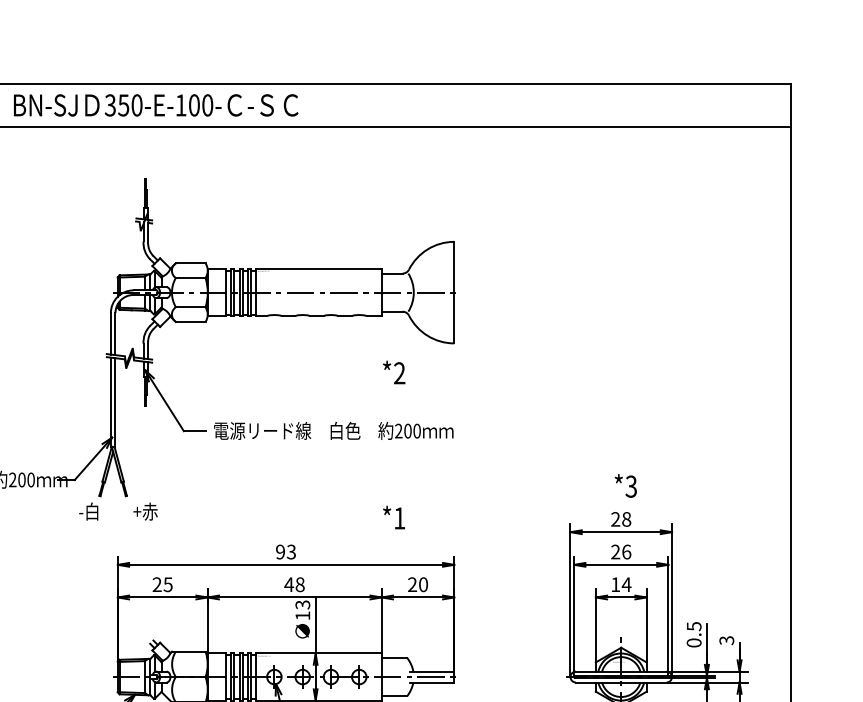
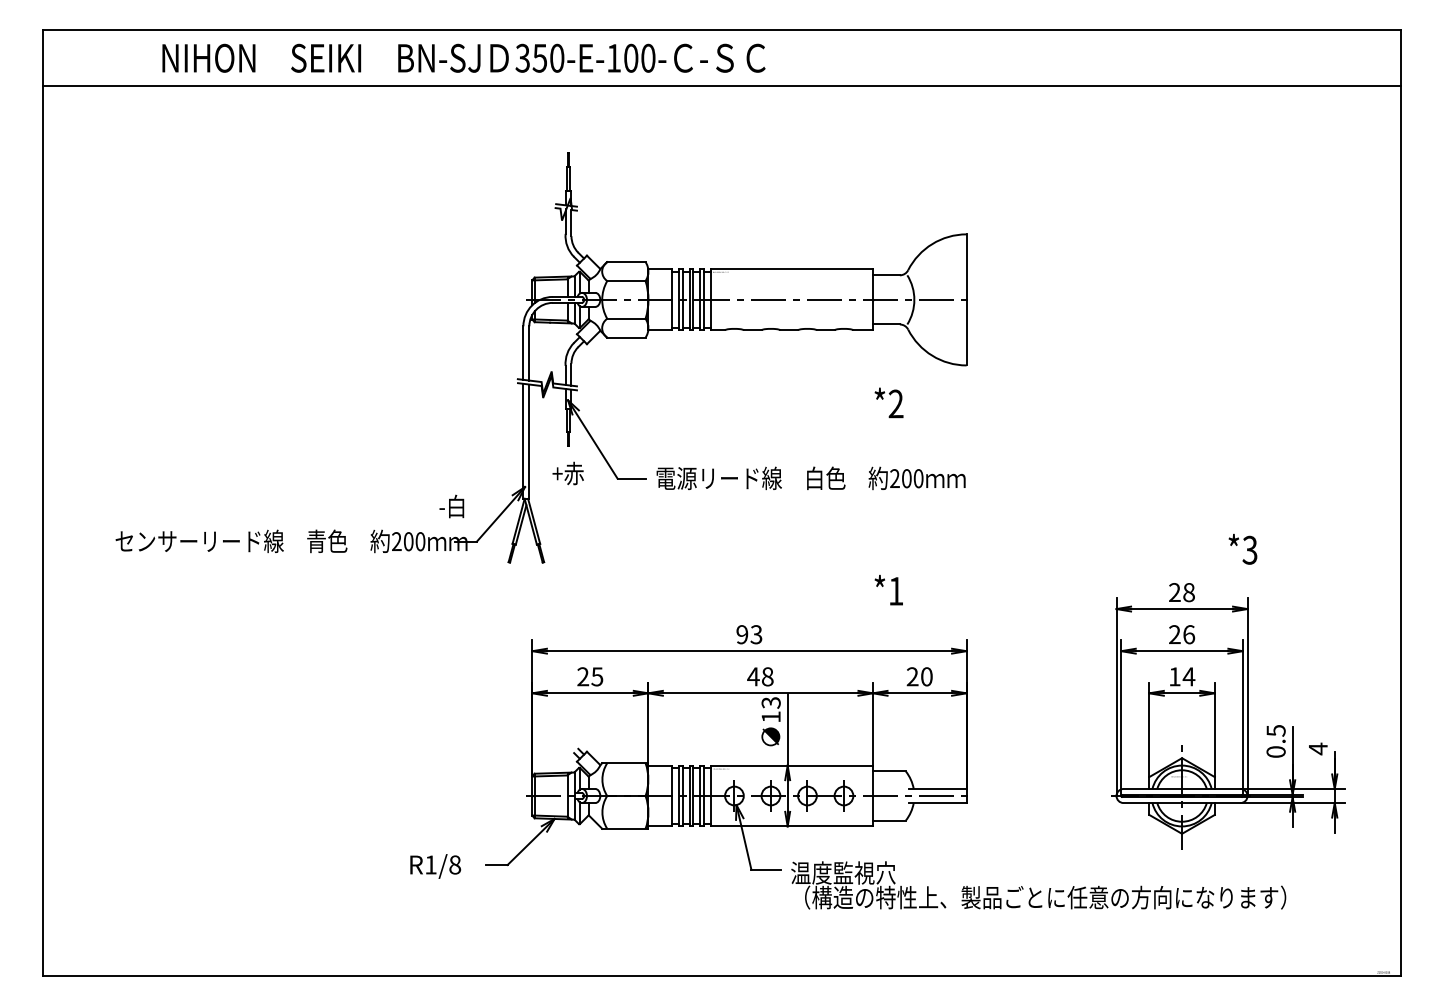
text: (625, 486) -> (1242, 549), moved
text: (88, 511) -> (451, 506), moved
text: (145, 511) -> (567, 473), moved
text: (726, 640) -> (1317, 748), 3 -> 4

